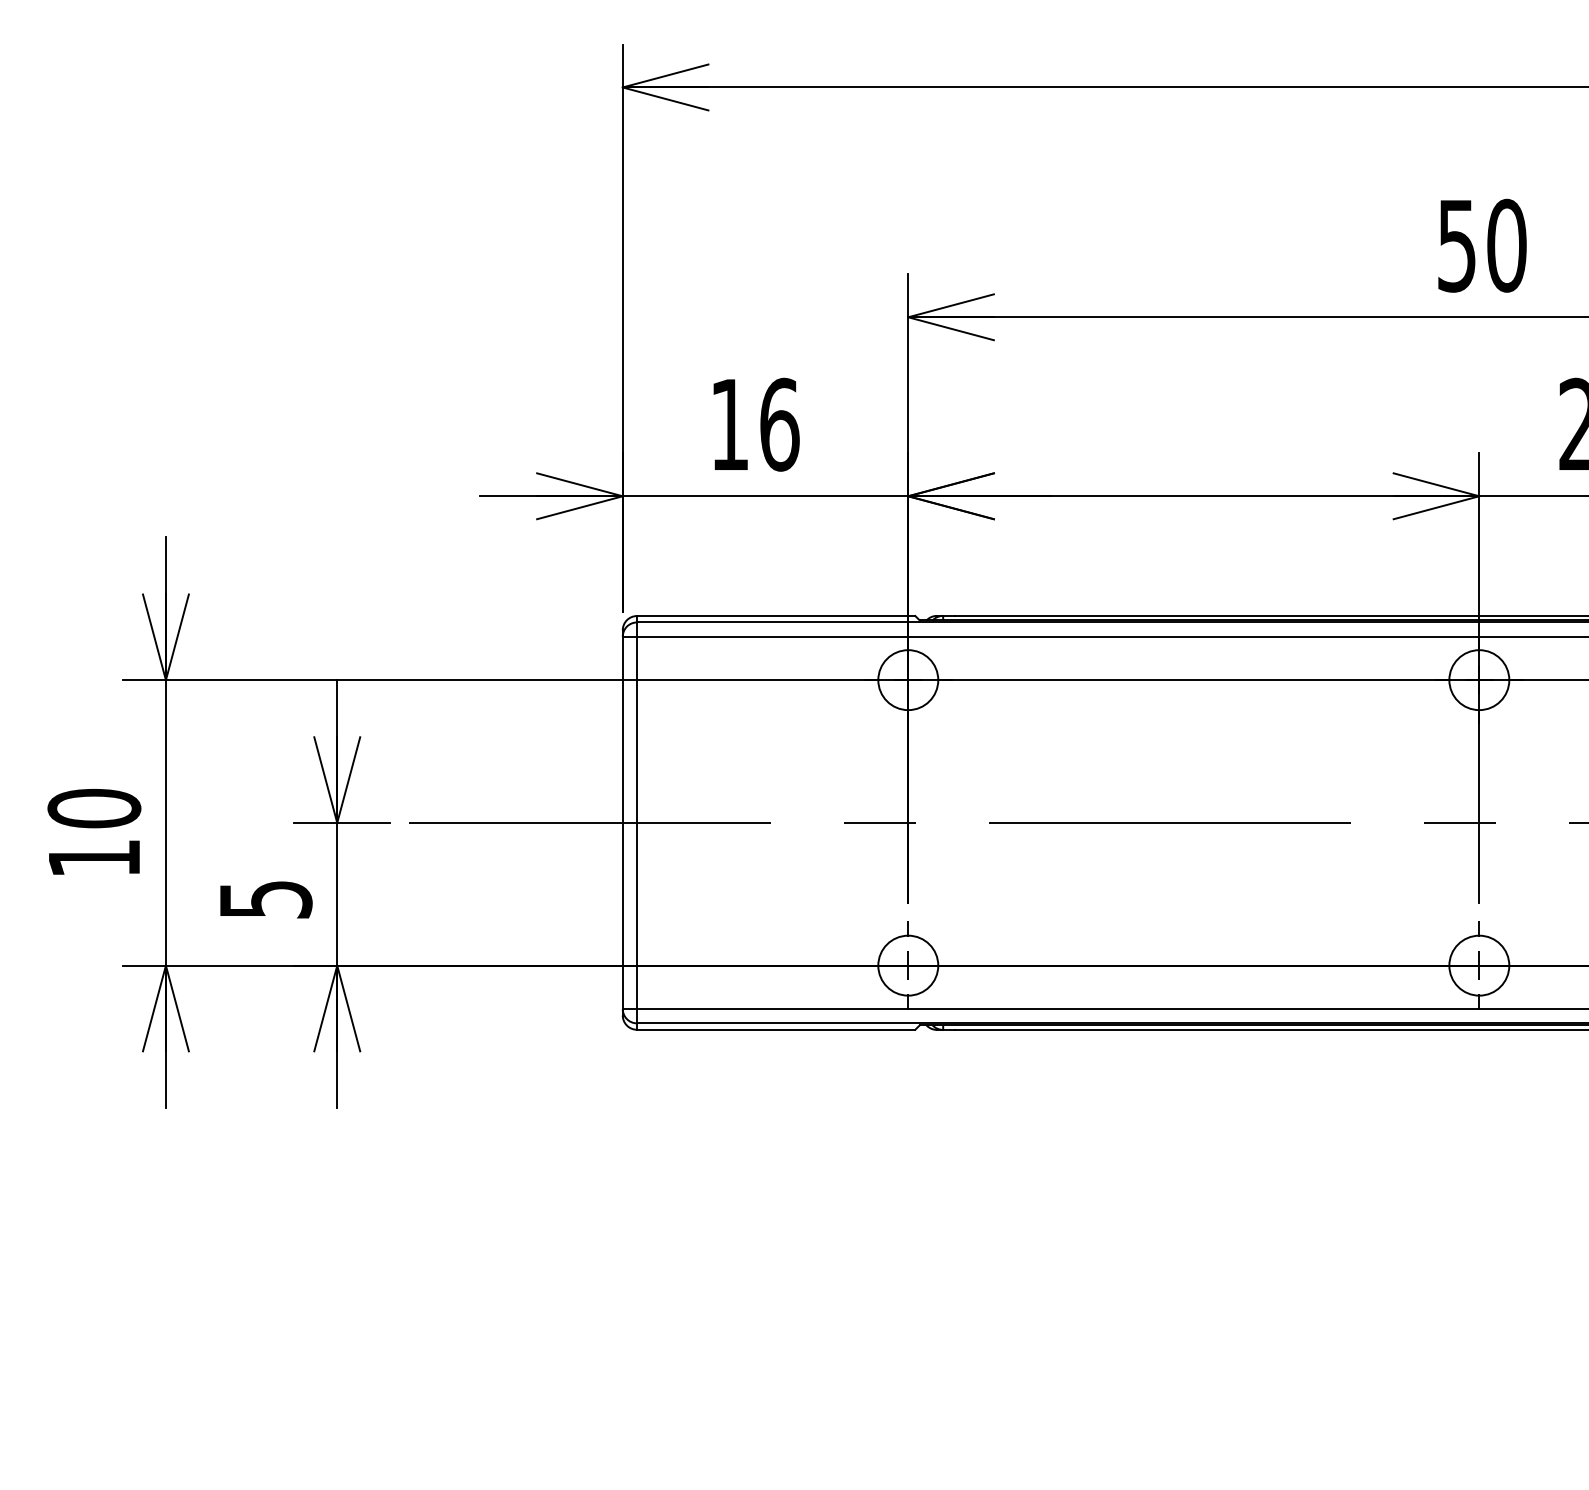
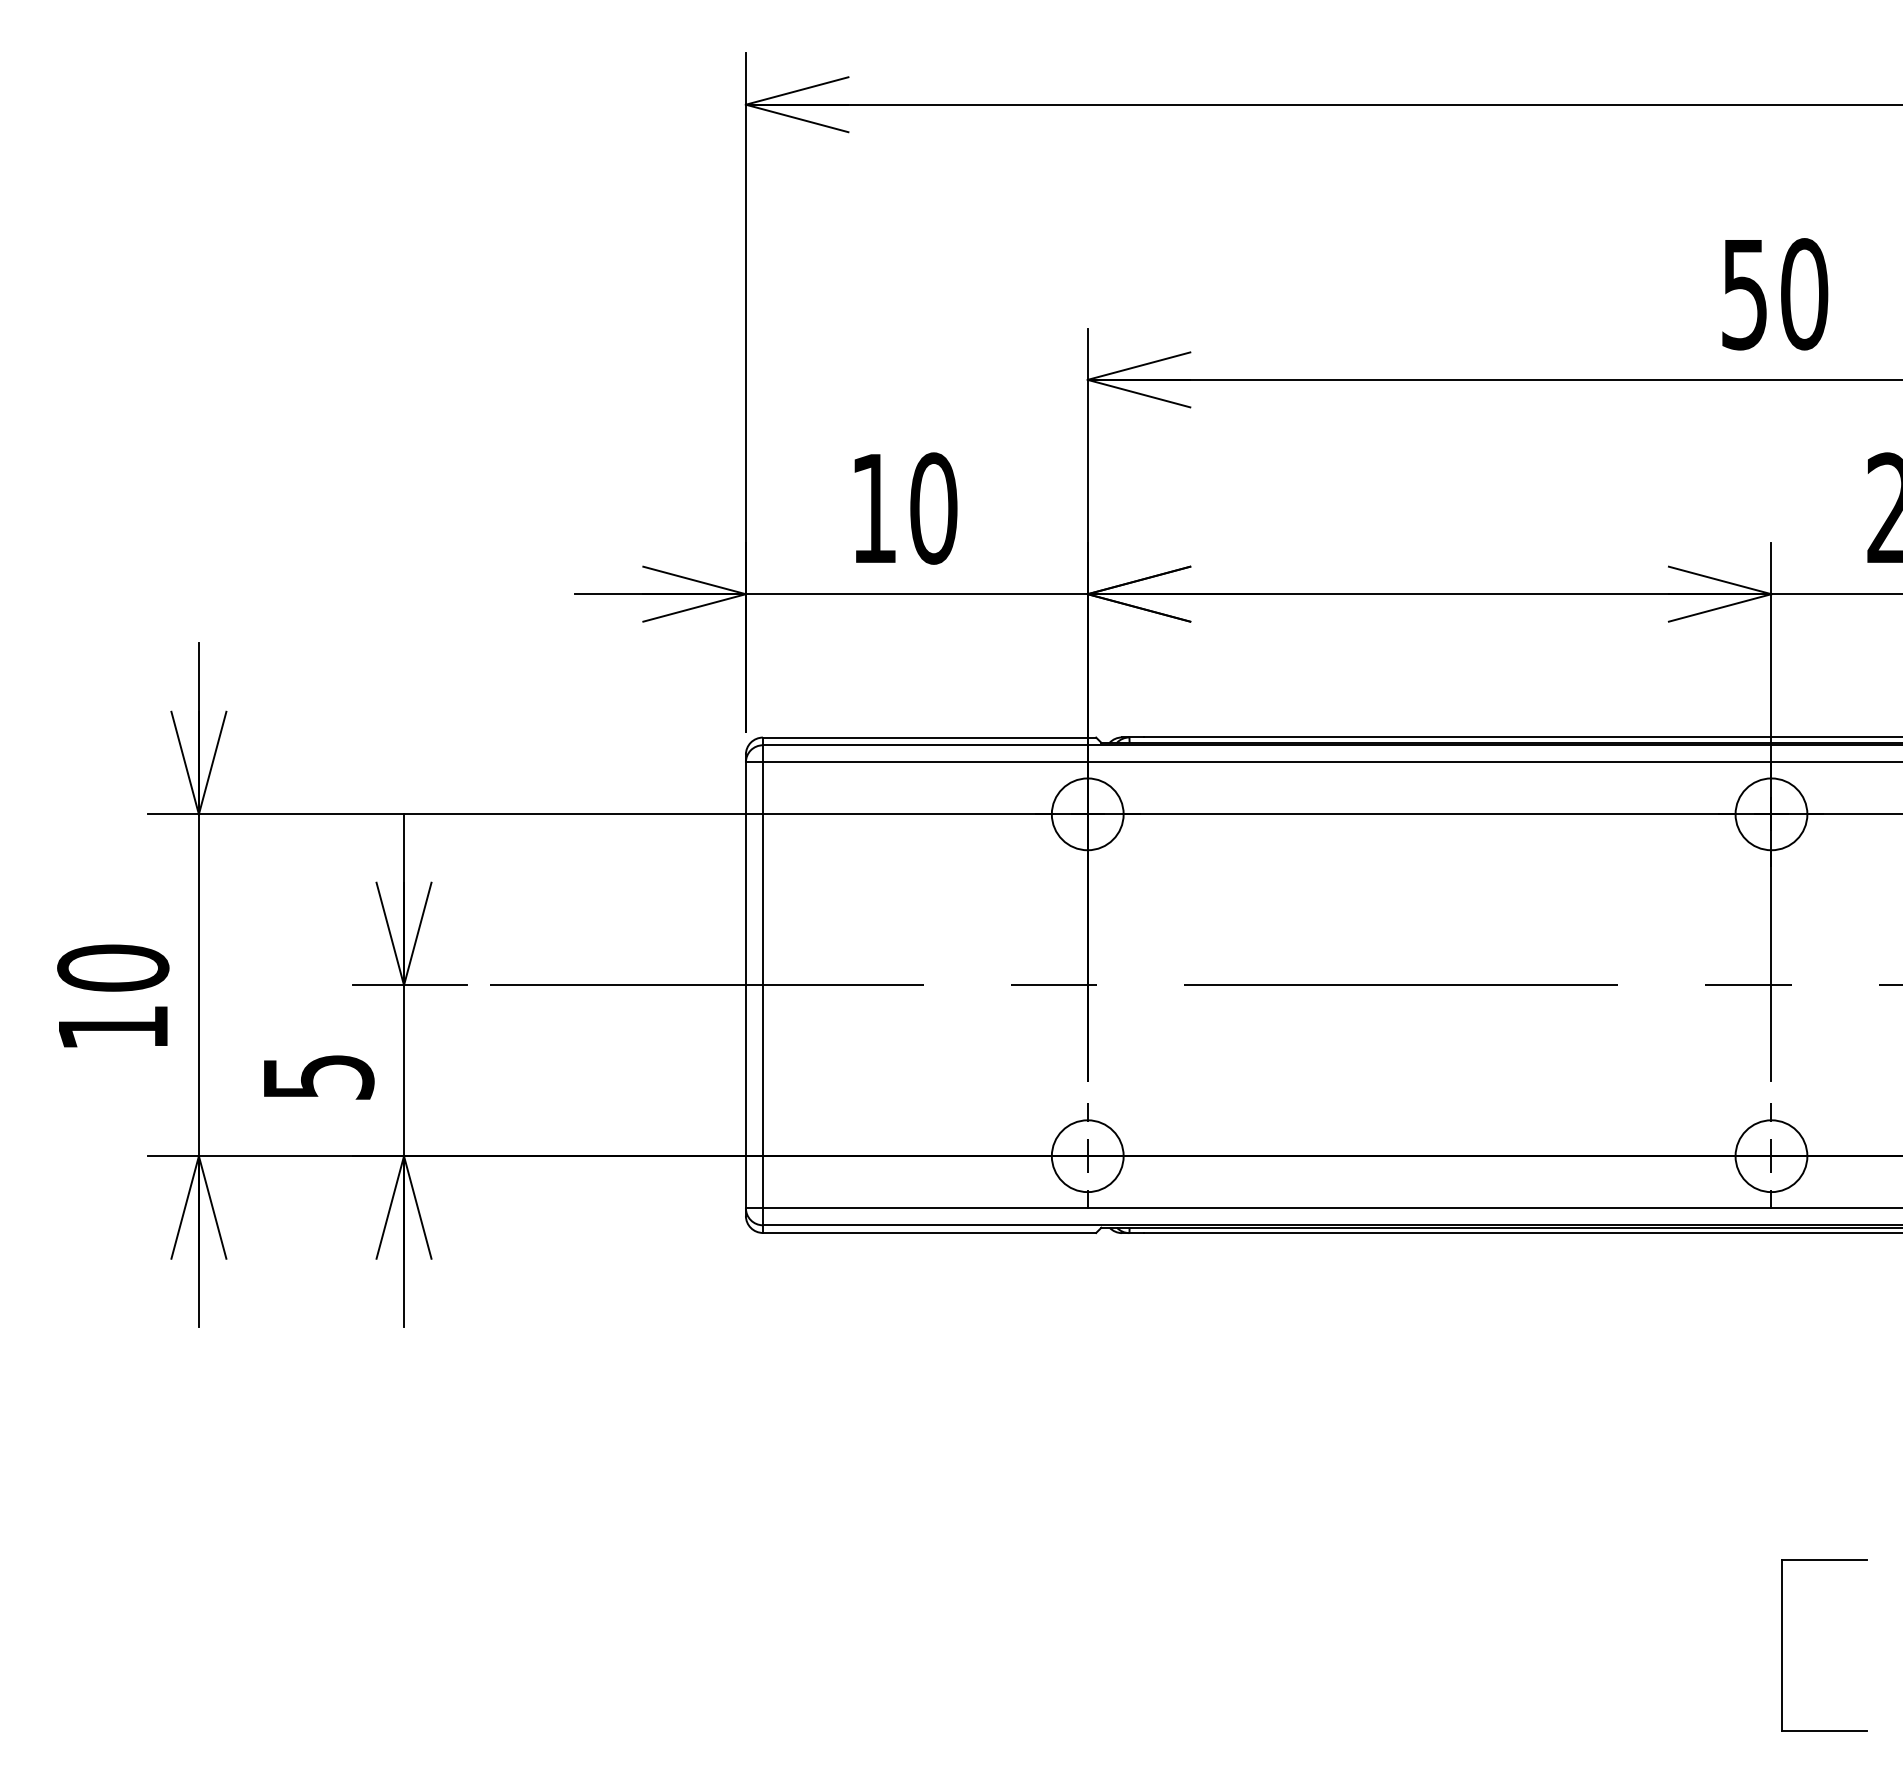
text: (779, 424) -> (933, 508), 16 -> 10
part: (1488, 1374) -> (1782, 1645), added

